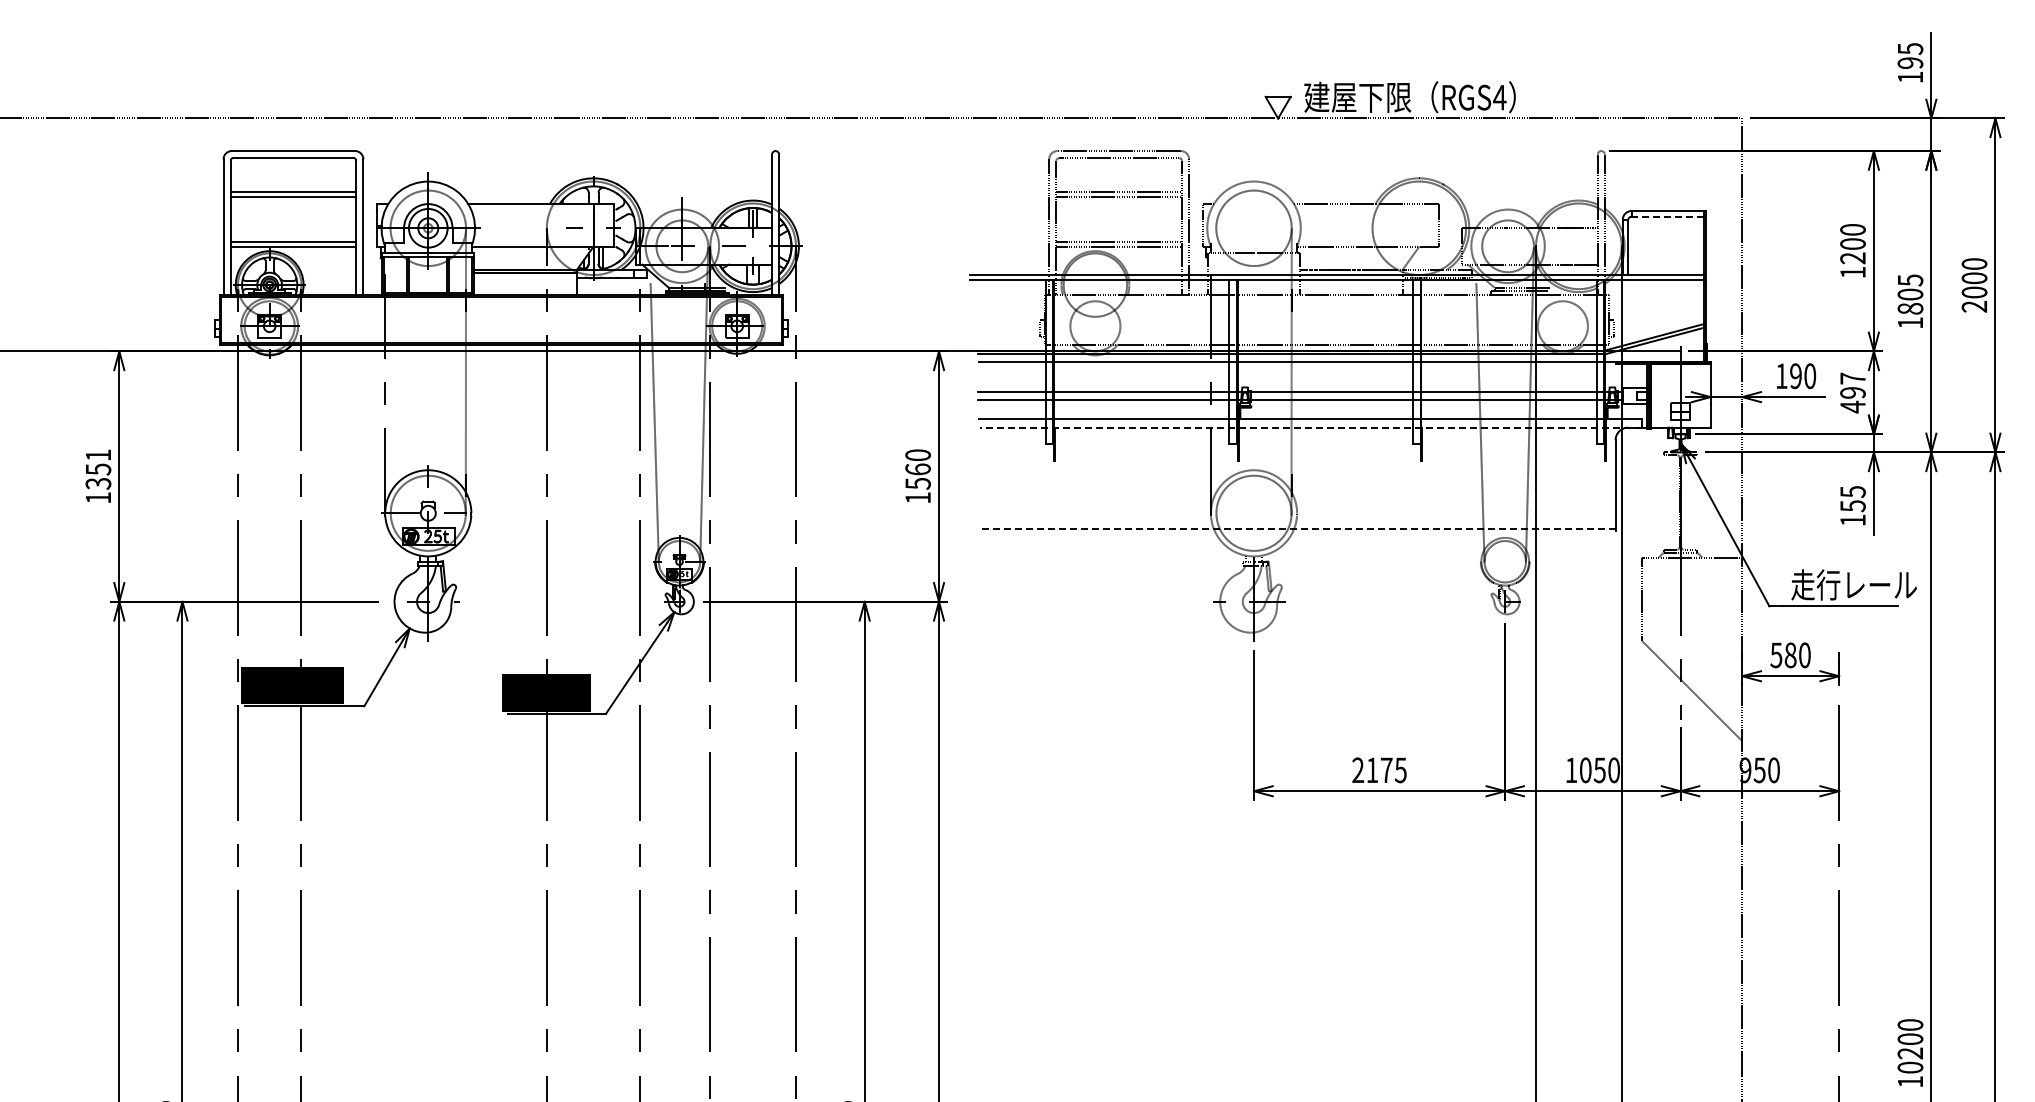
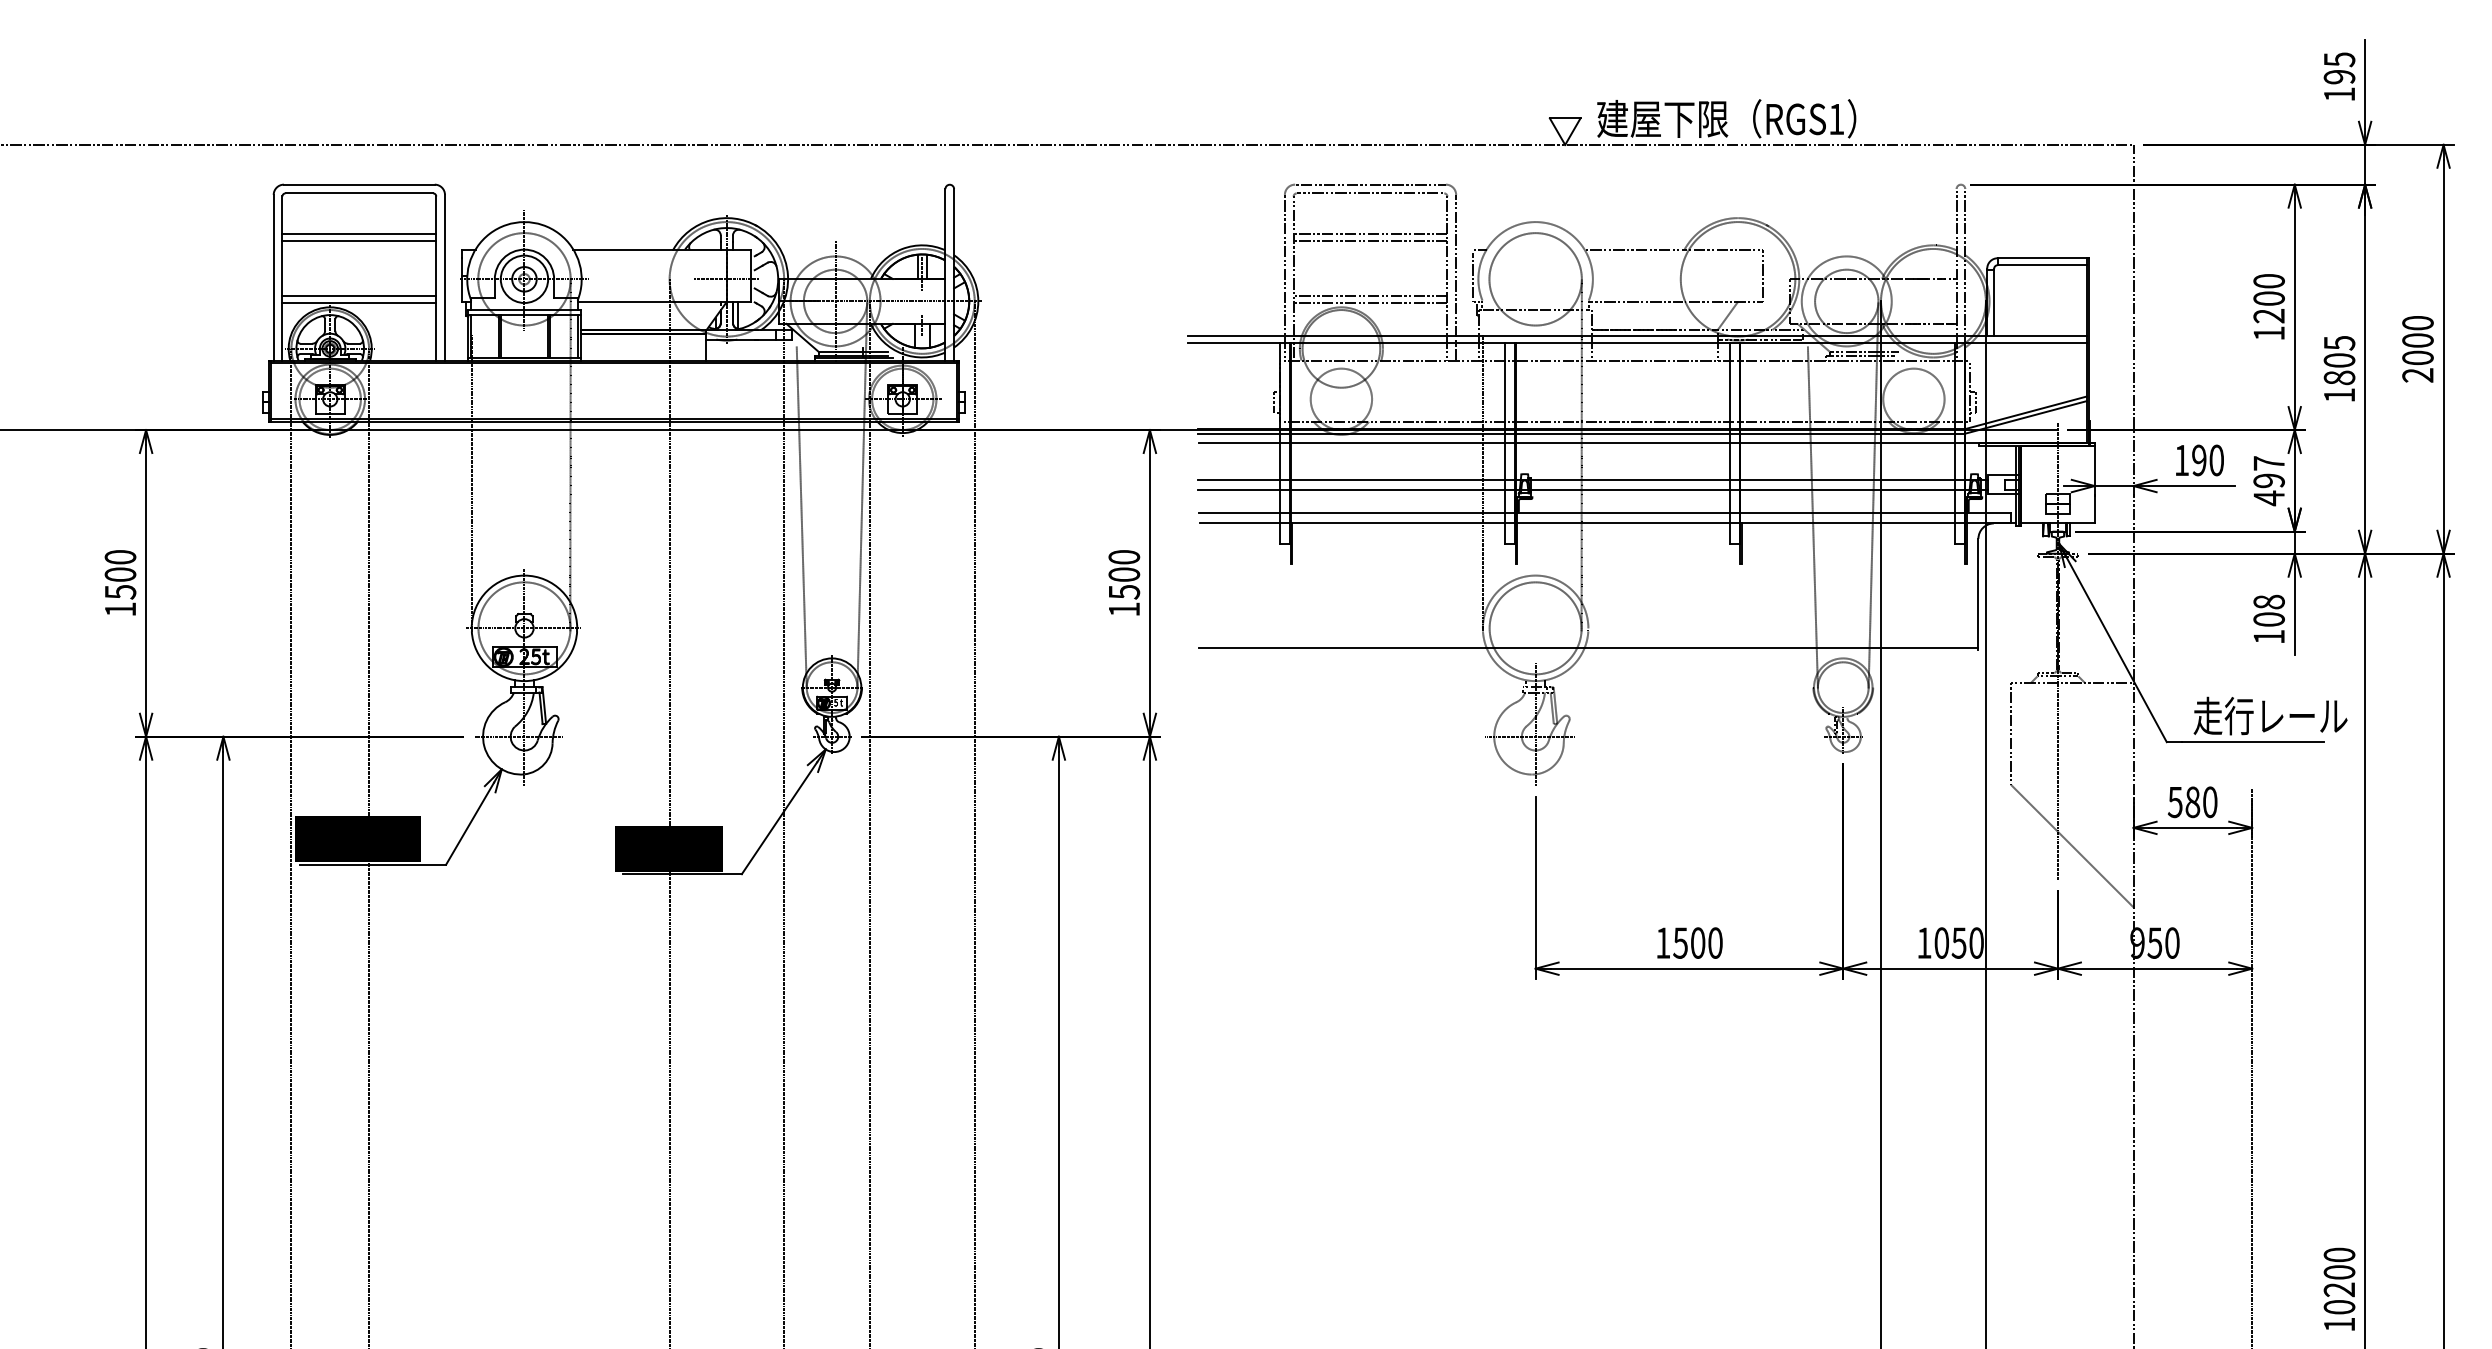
text: (1499, 97) -> (1836, 119), RGS4 -> RGS1
line: (1667, 216) -> (2041, 264), dashed -> solid
line: (1310, 427) -> (1604, 523), dashed -> solid
text: (98, 469) -> (120, 574), 1351 -> 1500
text: (917, 469) -> (1123, 574), 1560 -> 1500
text: (1852, 499) -> (2268, 611), 155 -> 108
line: (1296, 529) -> (1587, 648), dashed -> solid
text: (1379, 770) -> (1689, 943), 2175 -> 1500

